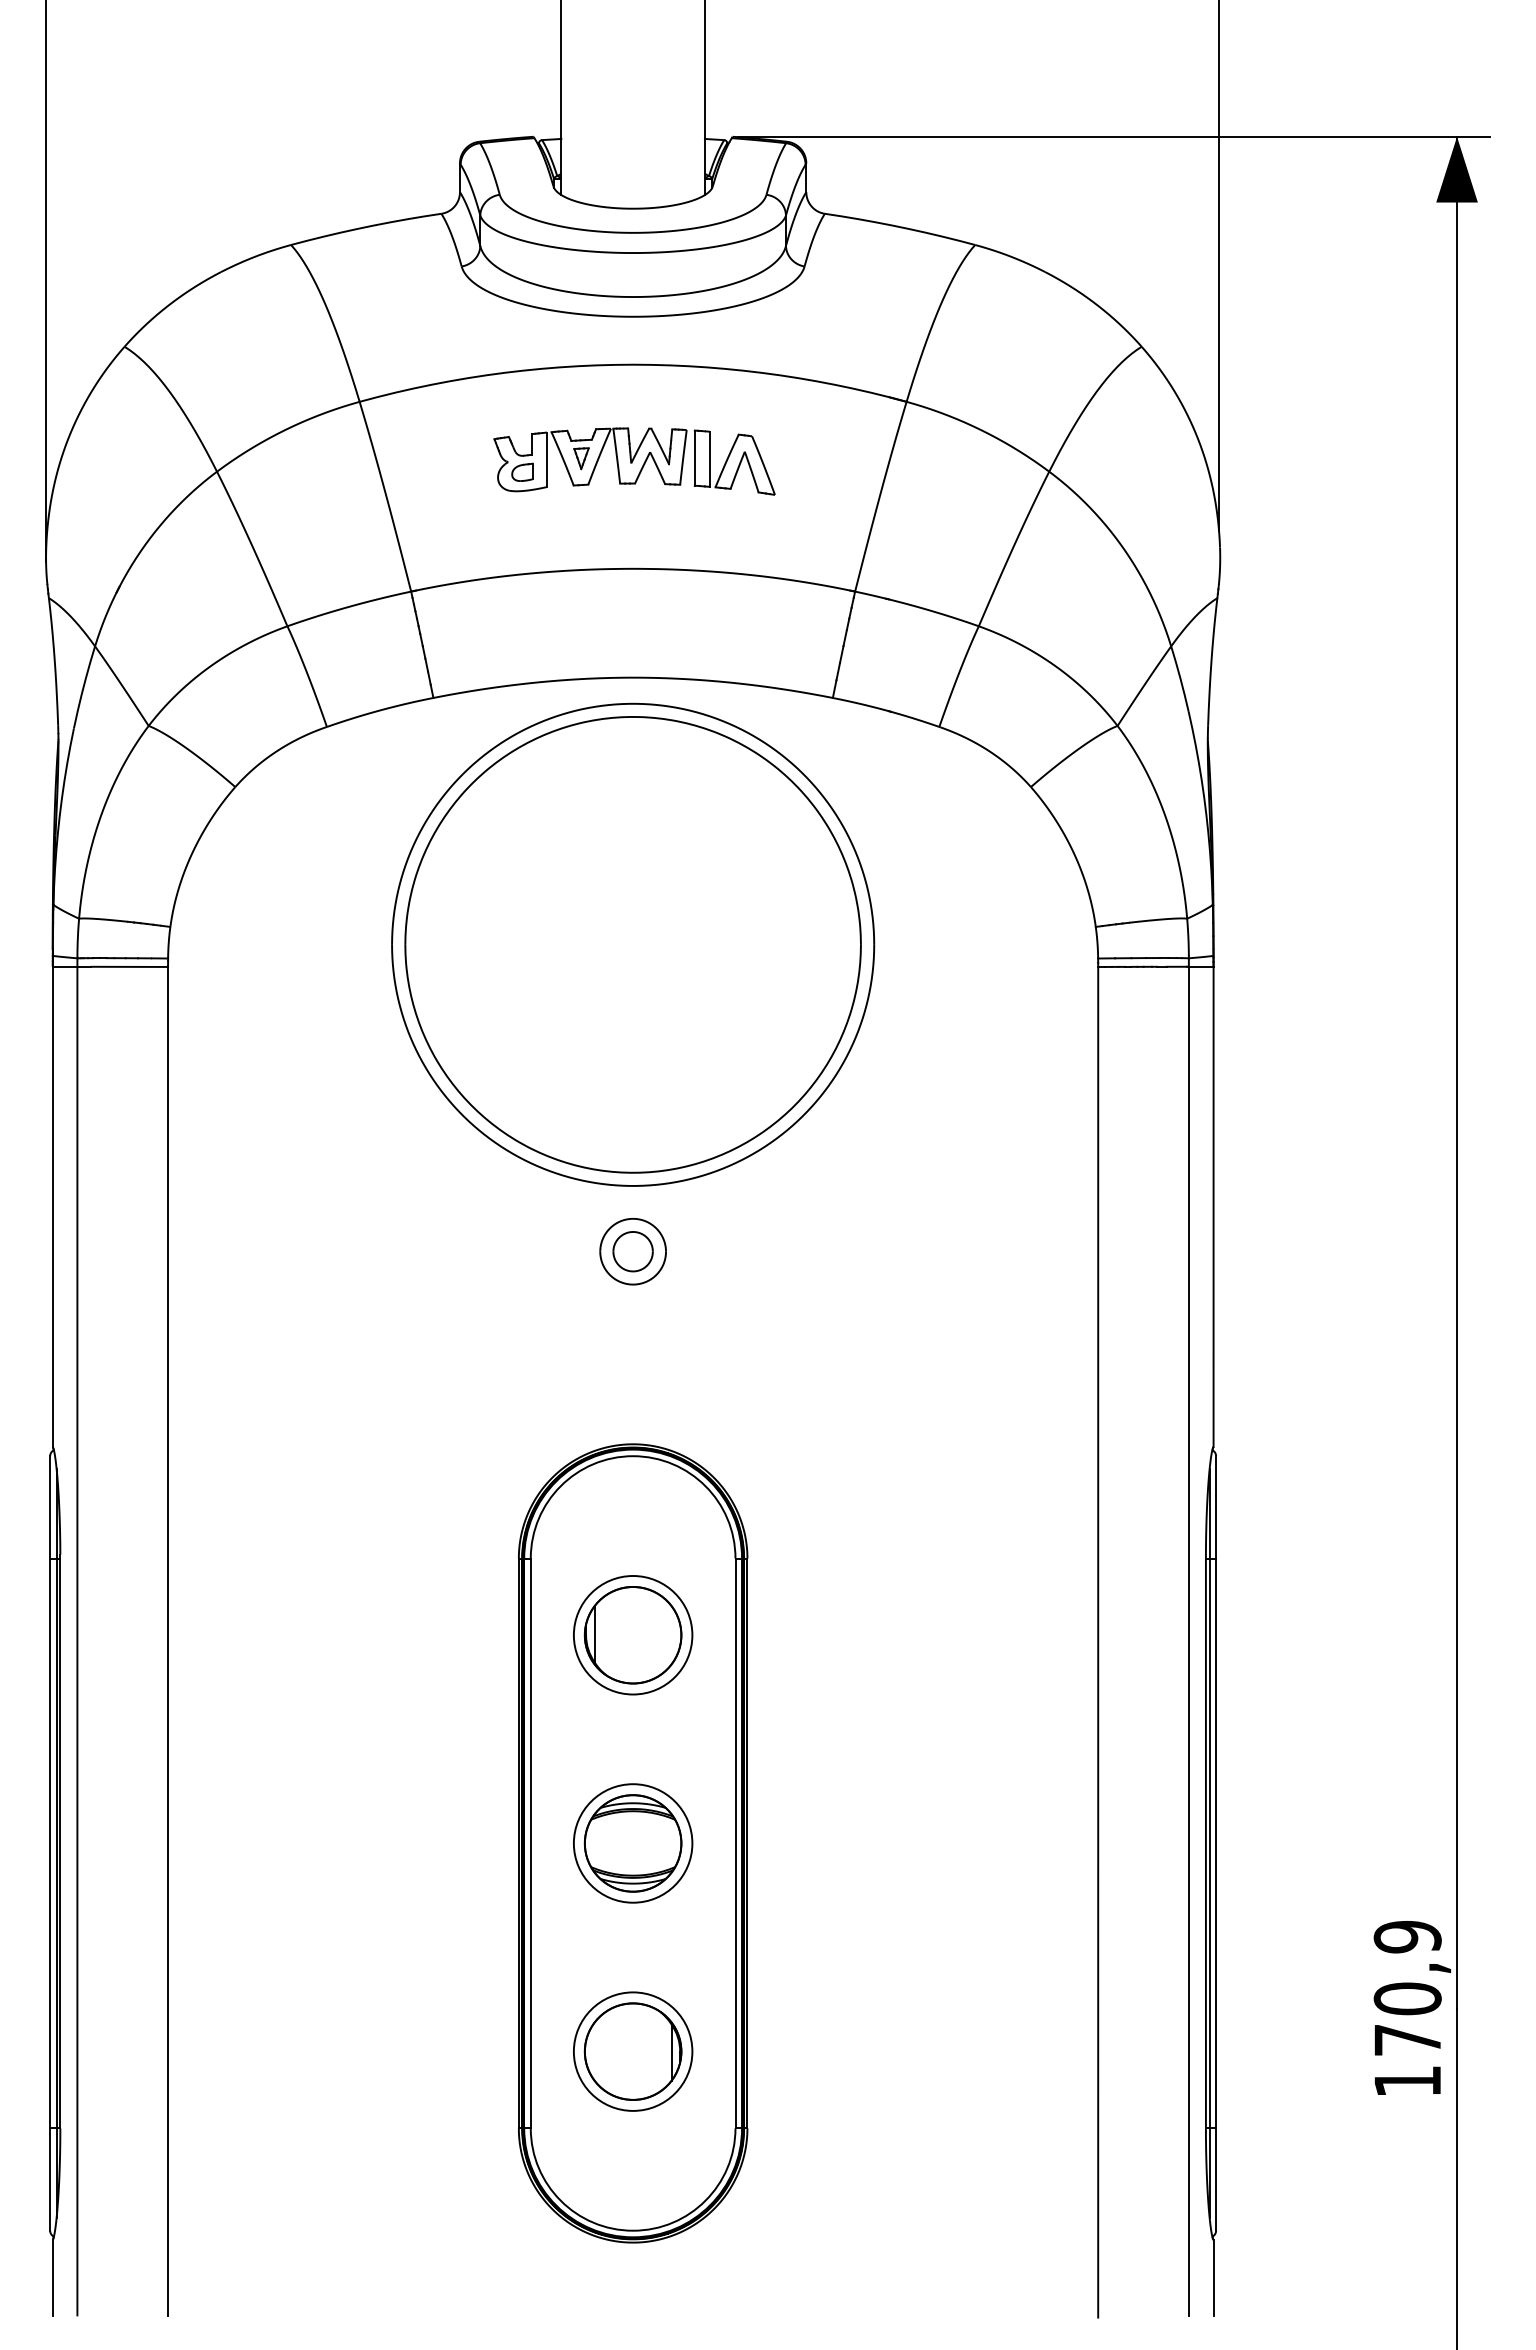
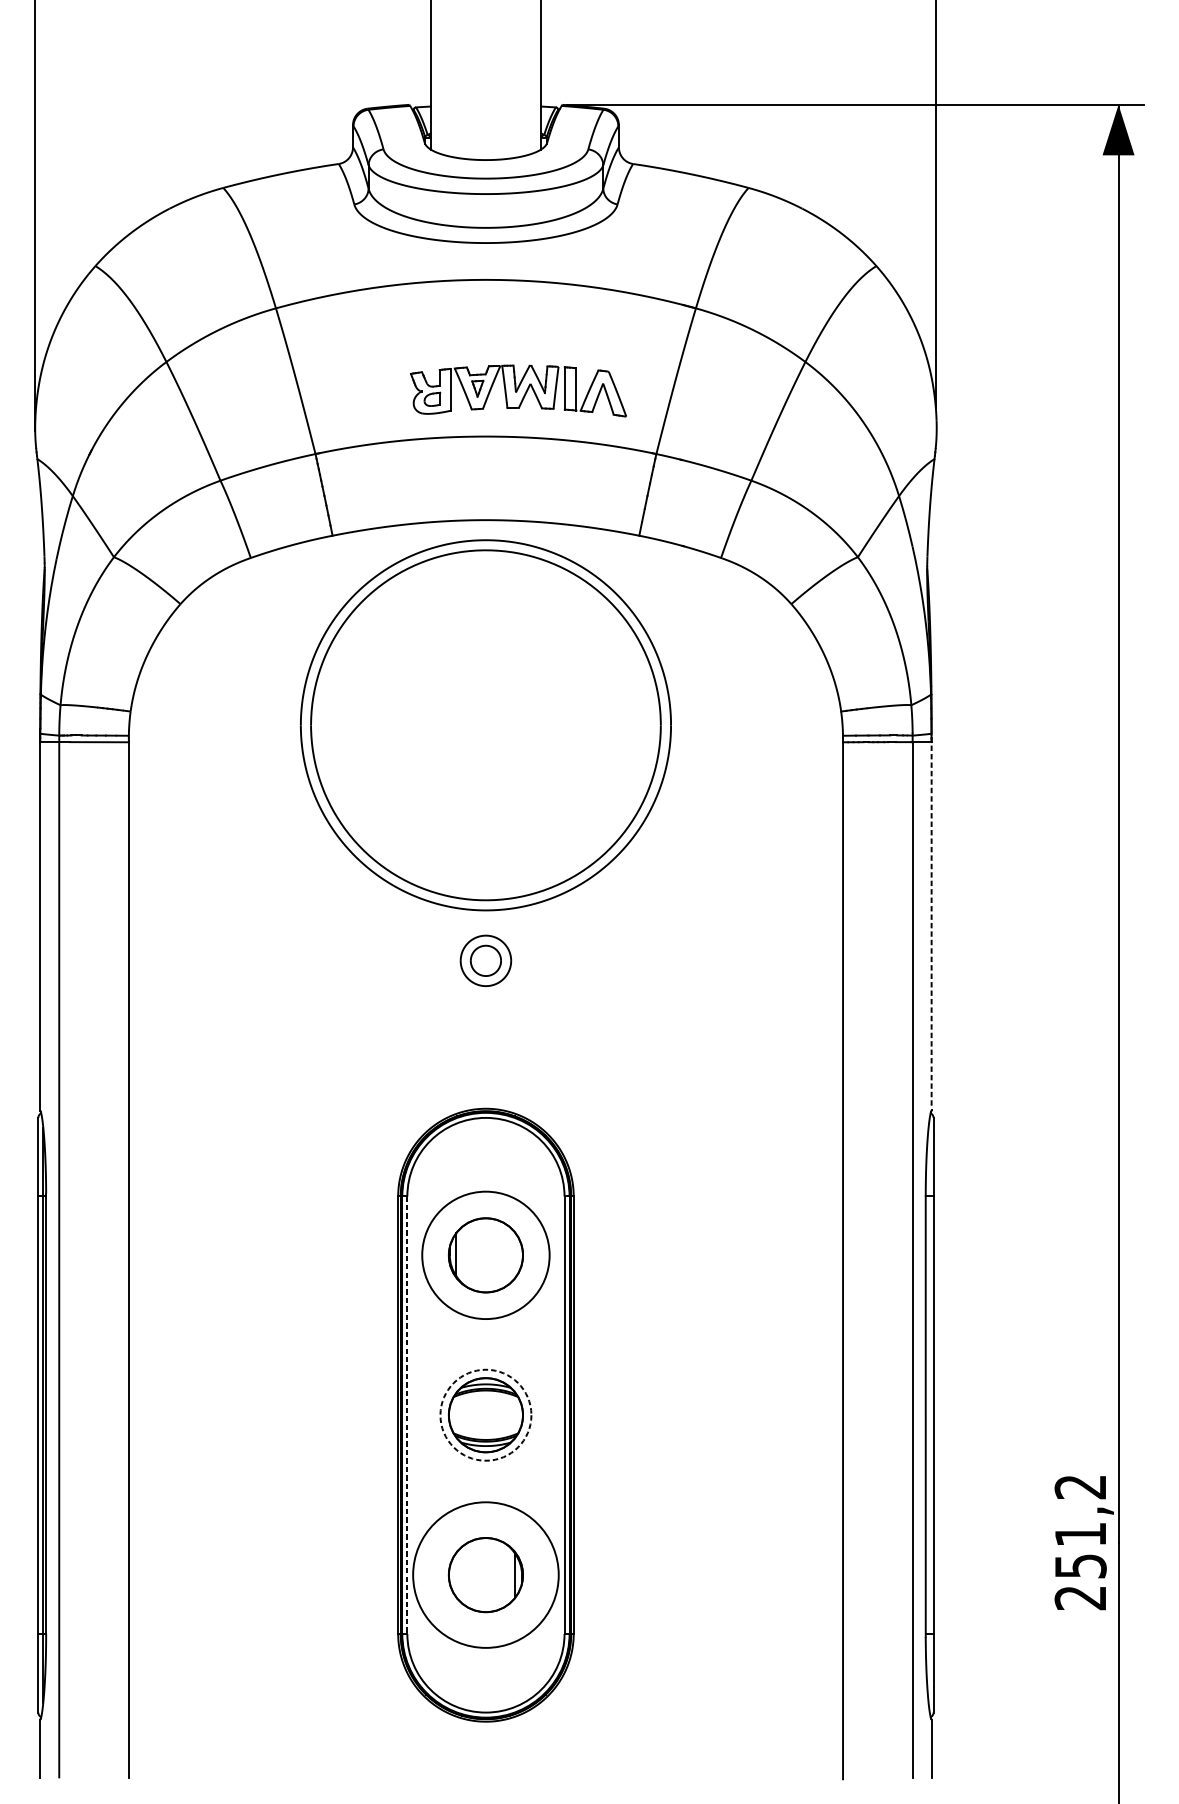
part: (634, 461) -> (518, 391), moved
line: (1213, 1198) -> (931, 920), solid -> dashed
circle: (632, 1634) -> (485, 1254), size x1.4
line: (1209, 1842) -> (928, 1414), removed
line: (530, 1843) -> (407, 1415), solid -> dashed
circle: (632, 1843) -> (485, 1415), solid -> dashed
text: (1407, 2009) -> (1080, 1542), 170,9 -> 251,2
circle: (632, 2051) -> (485, 1574), size x1.6

